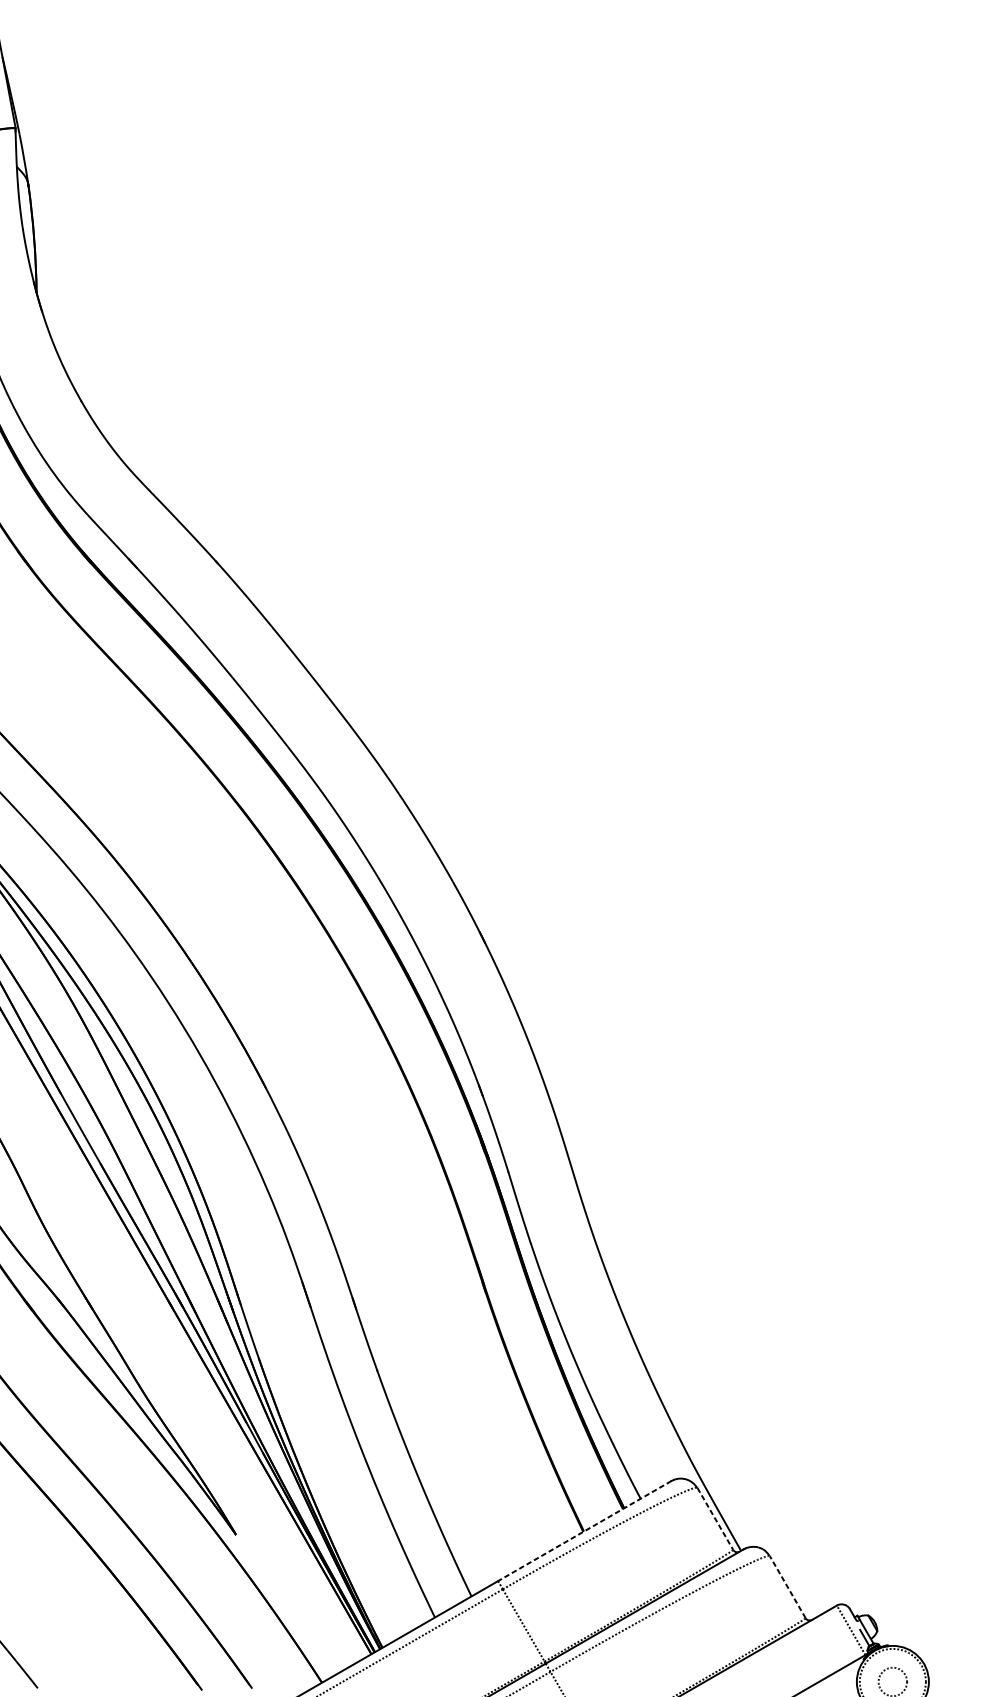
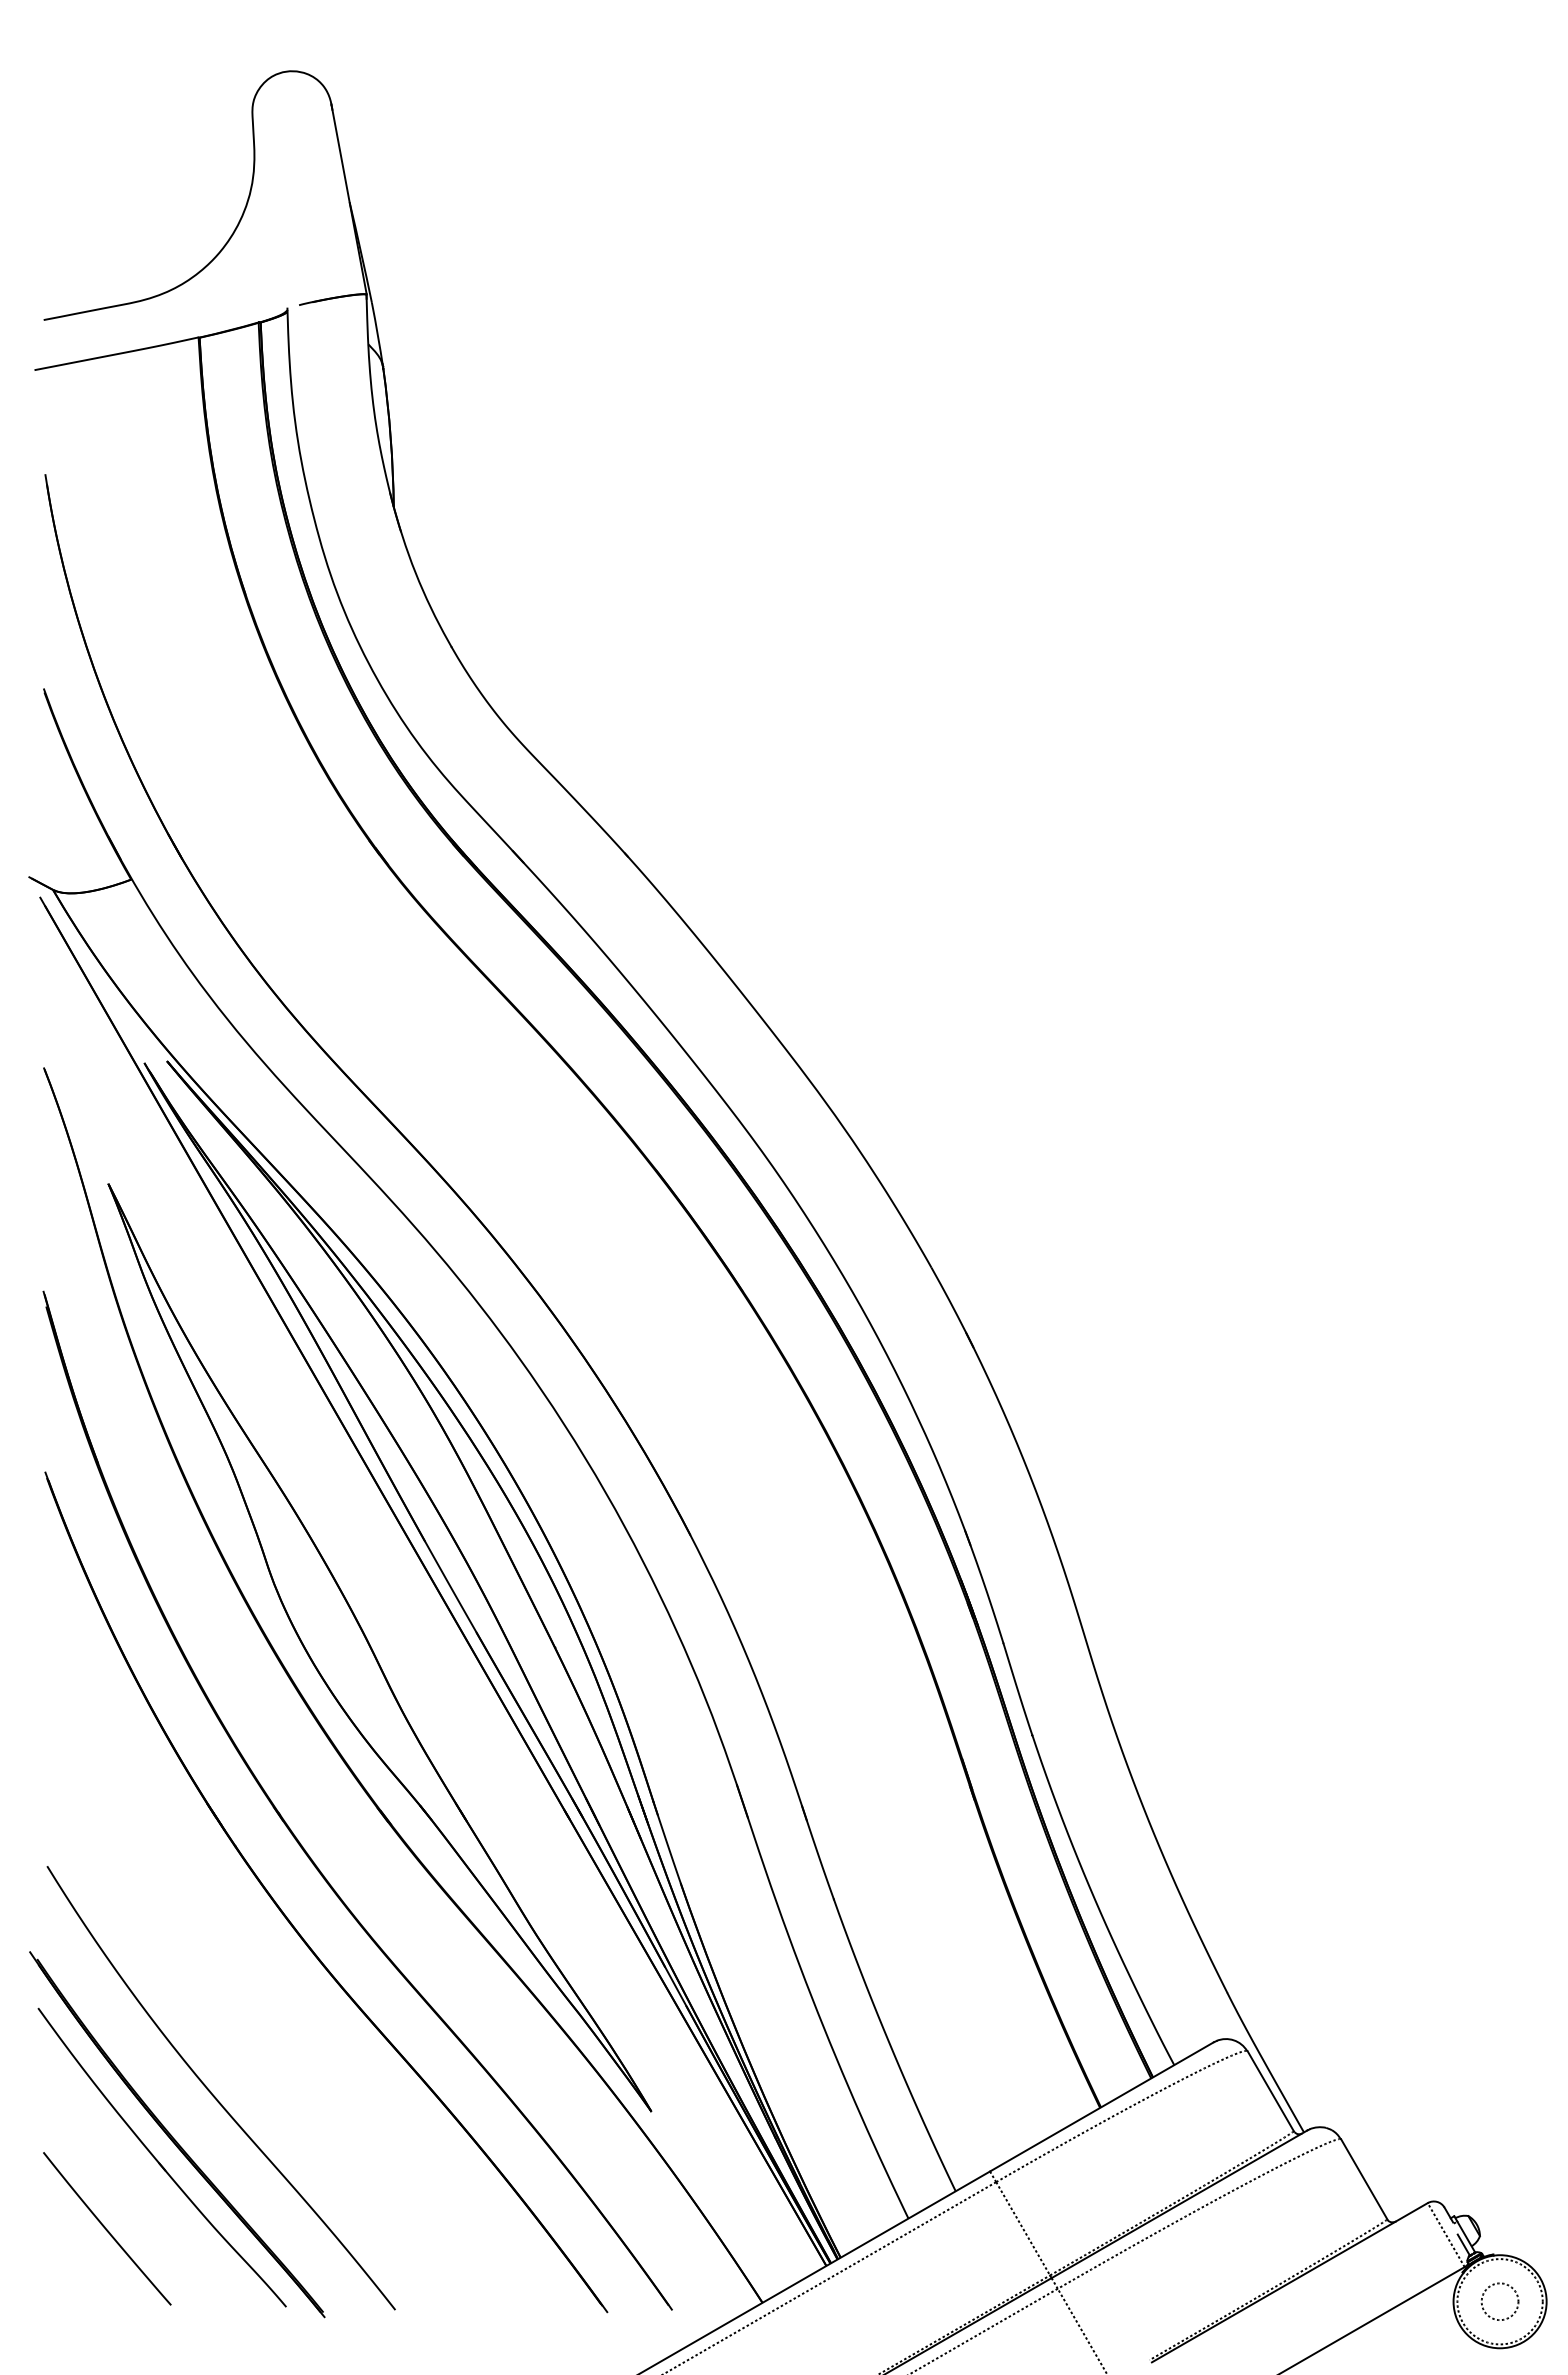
line: (715, 1519) -> (1270, 2091), dashed -> solid
line: (584, 1531) -> (1101, 2107), dashed -> solid
line: (787, 1586) -> (1364, 2178), dashed -> solid

